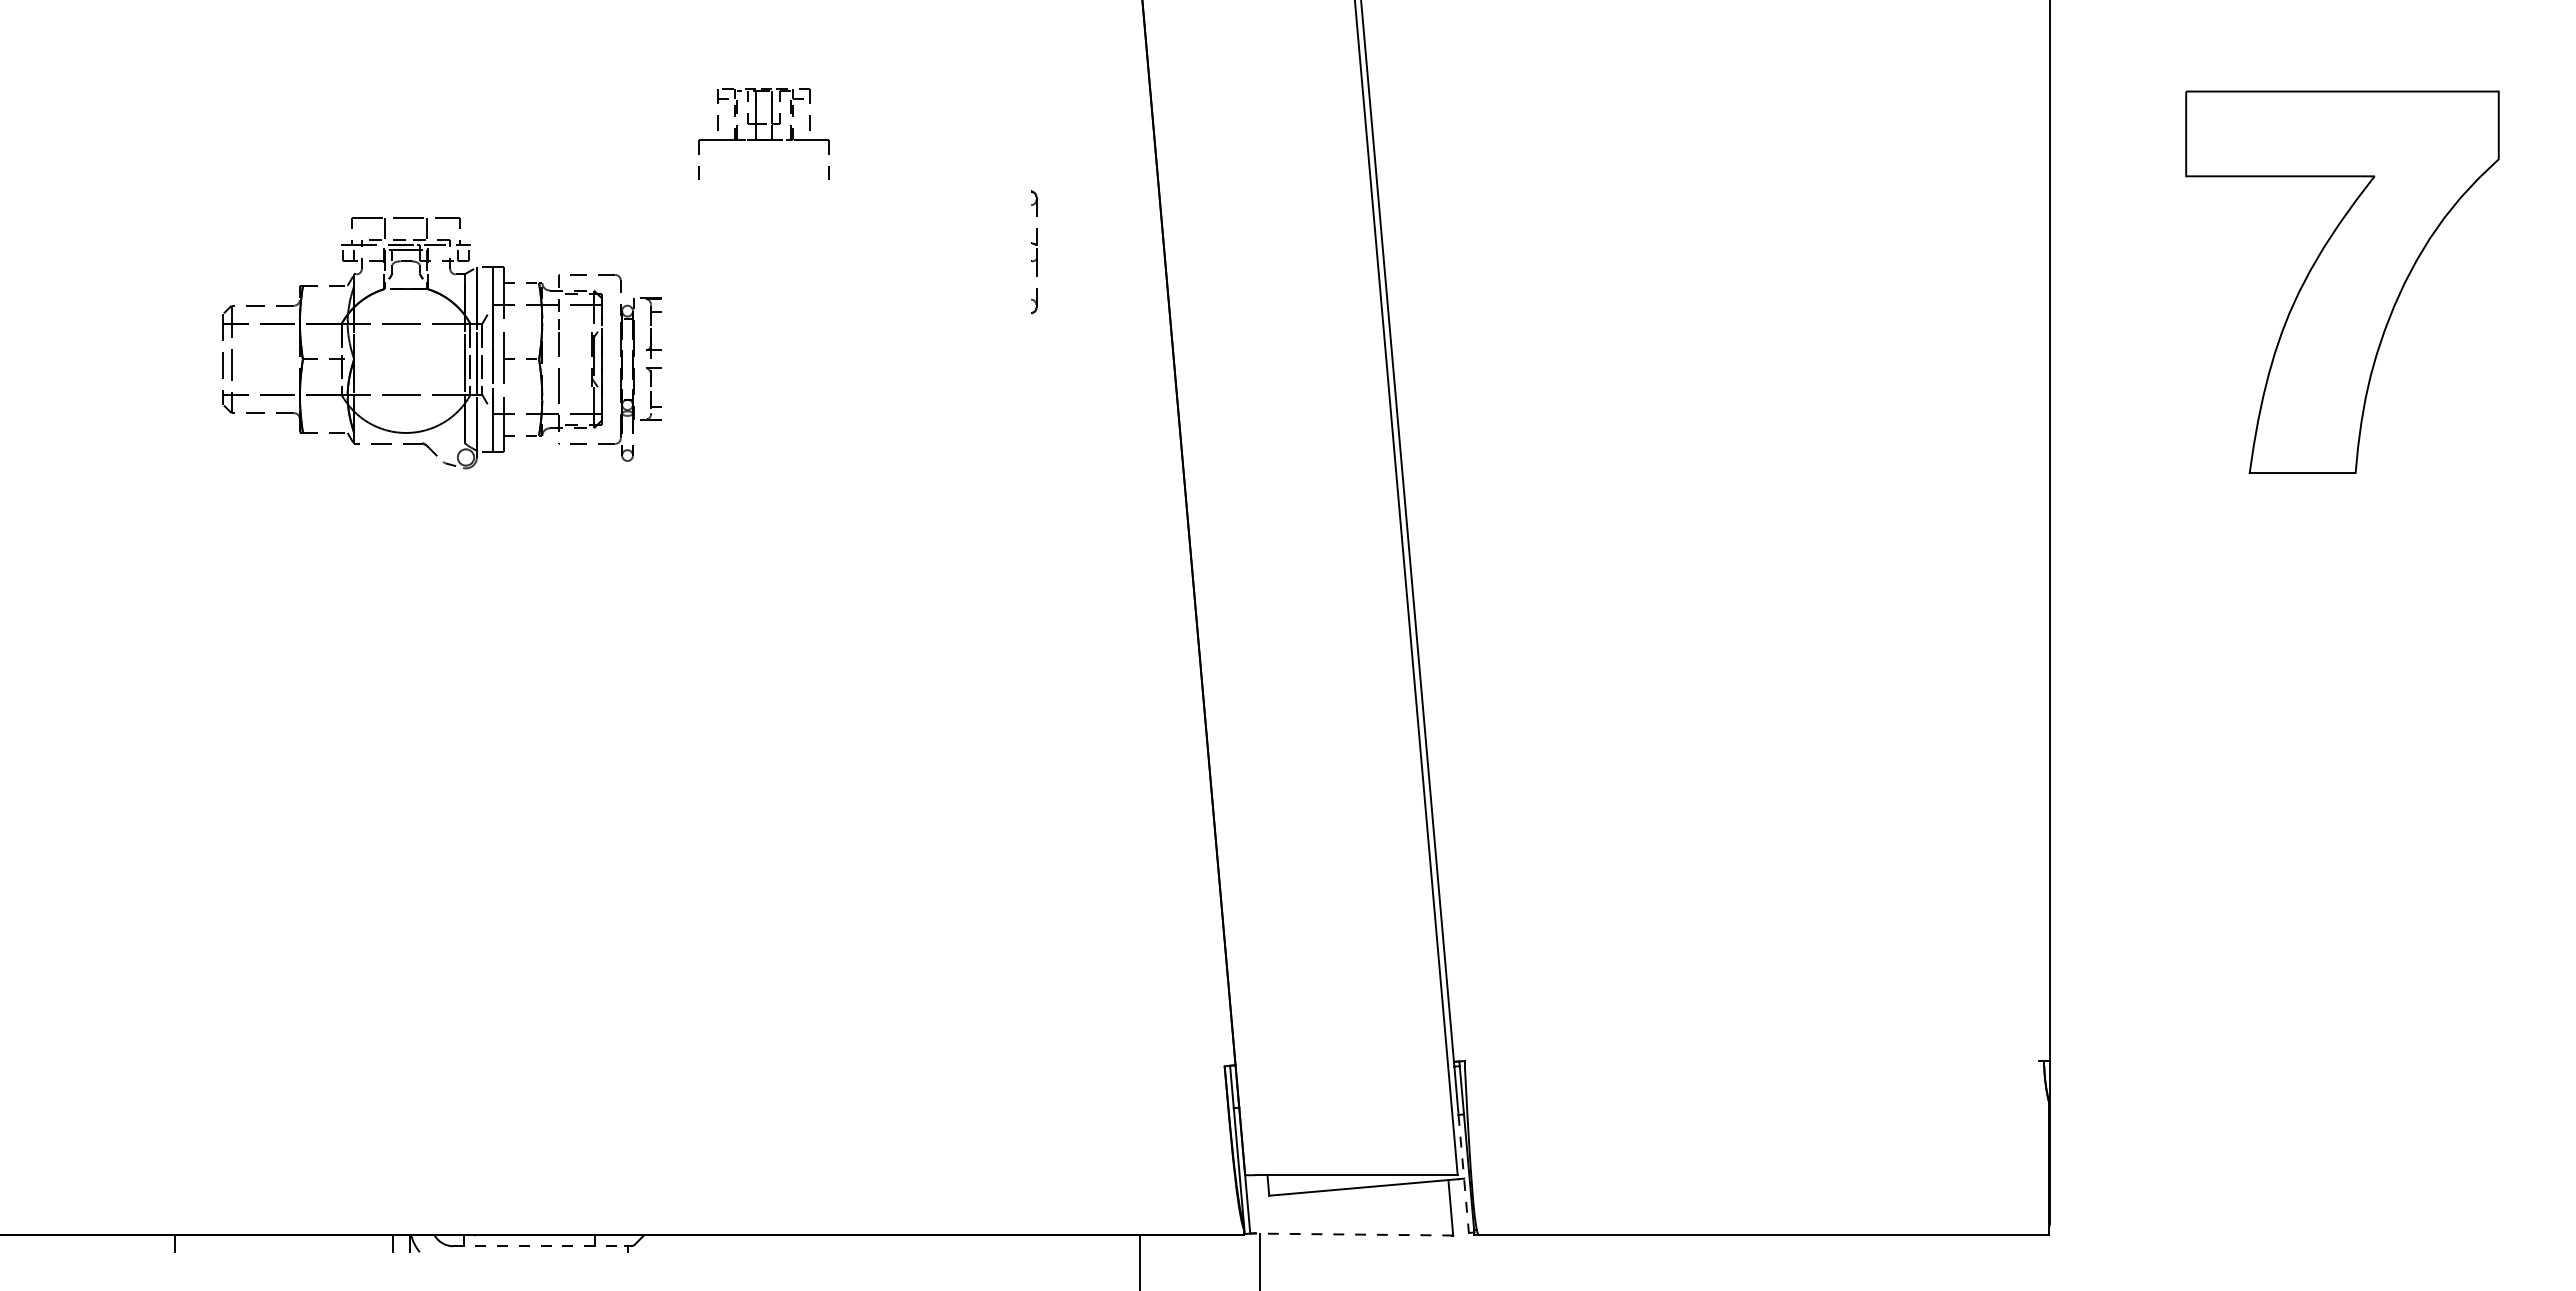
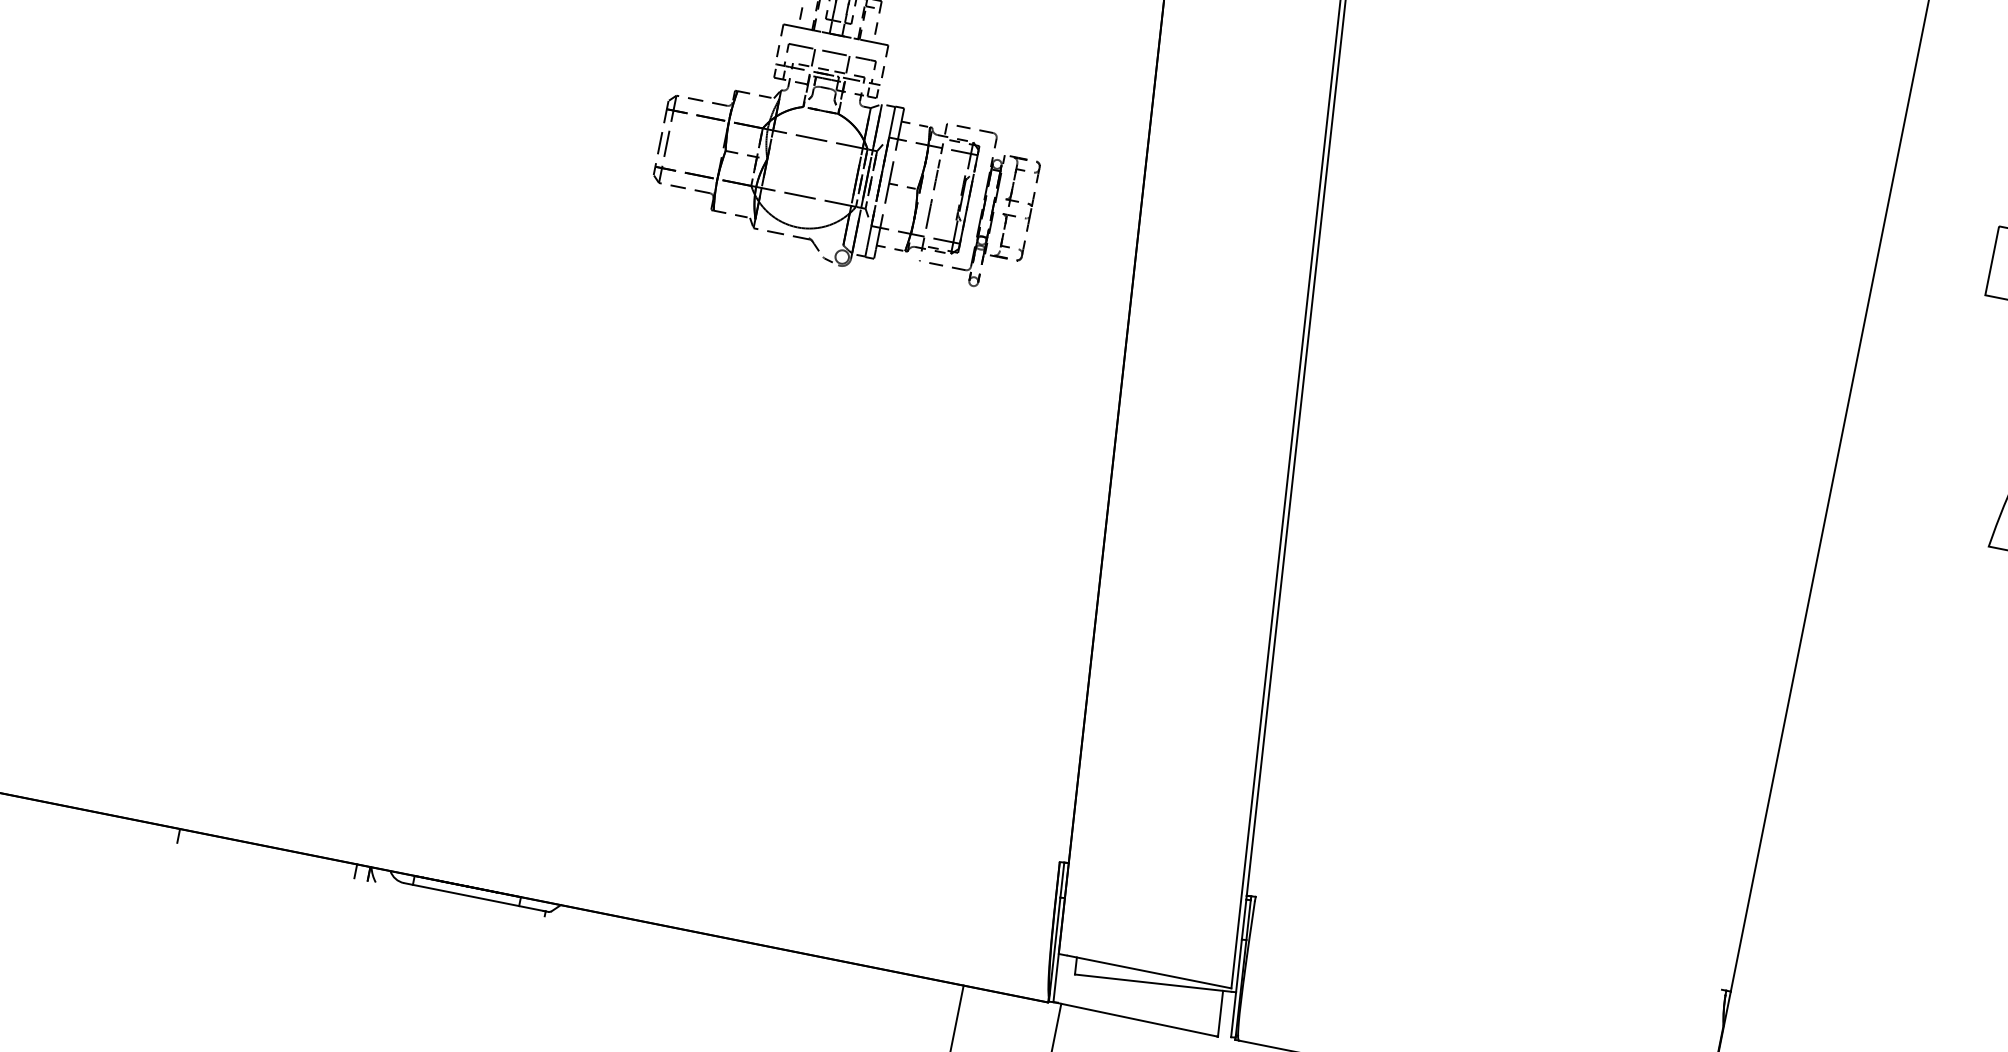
part: (1034, 252) -> (1029, 211), moved
part: (441, 324) -> (843, 145), moved
line: (1463, 1174) -> (1236, 988), dashed -> solid
line: (1351, 1234) -> (1135, 1019), dashed -> solid
line: (539, 1246) -> (473, 897), dashed -> solid

